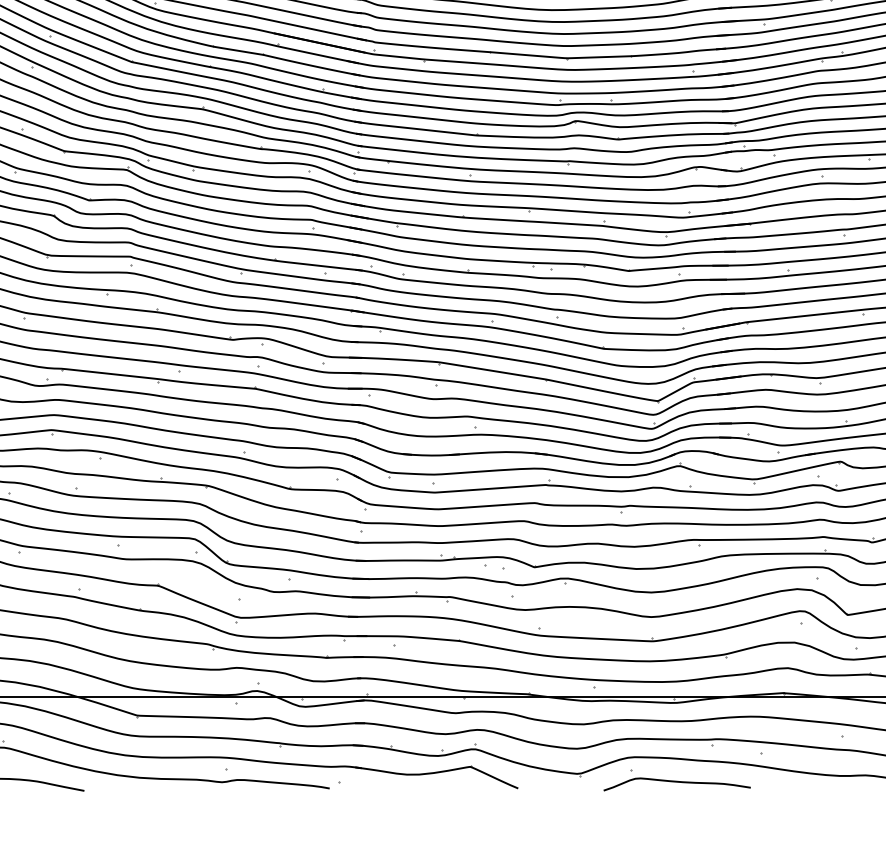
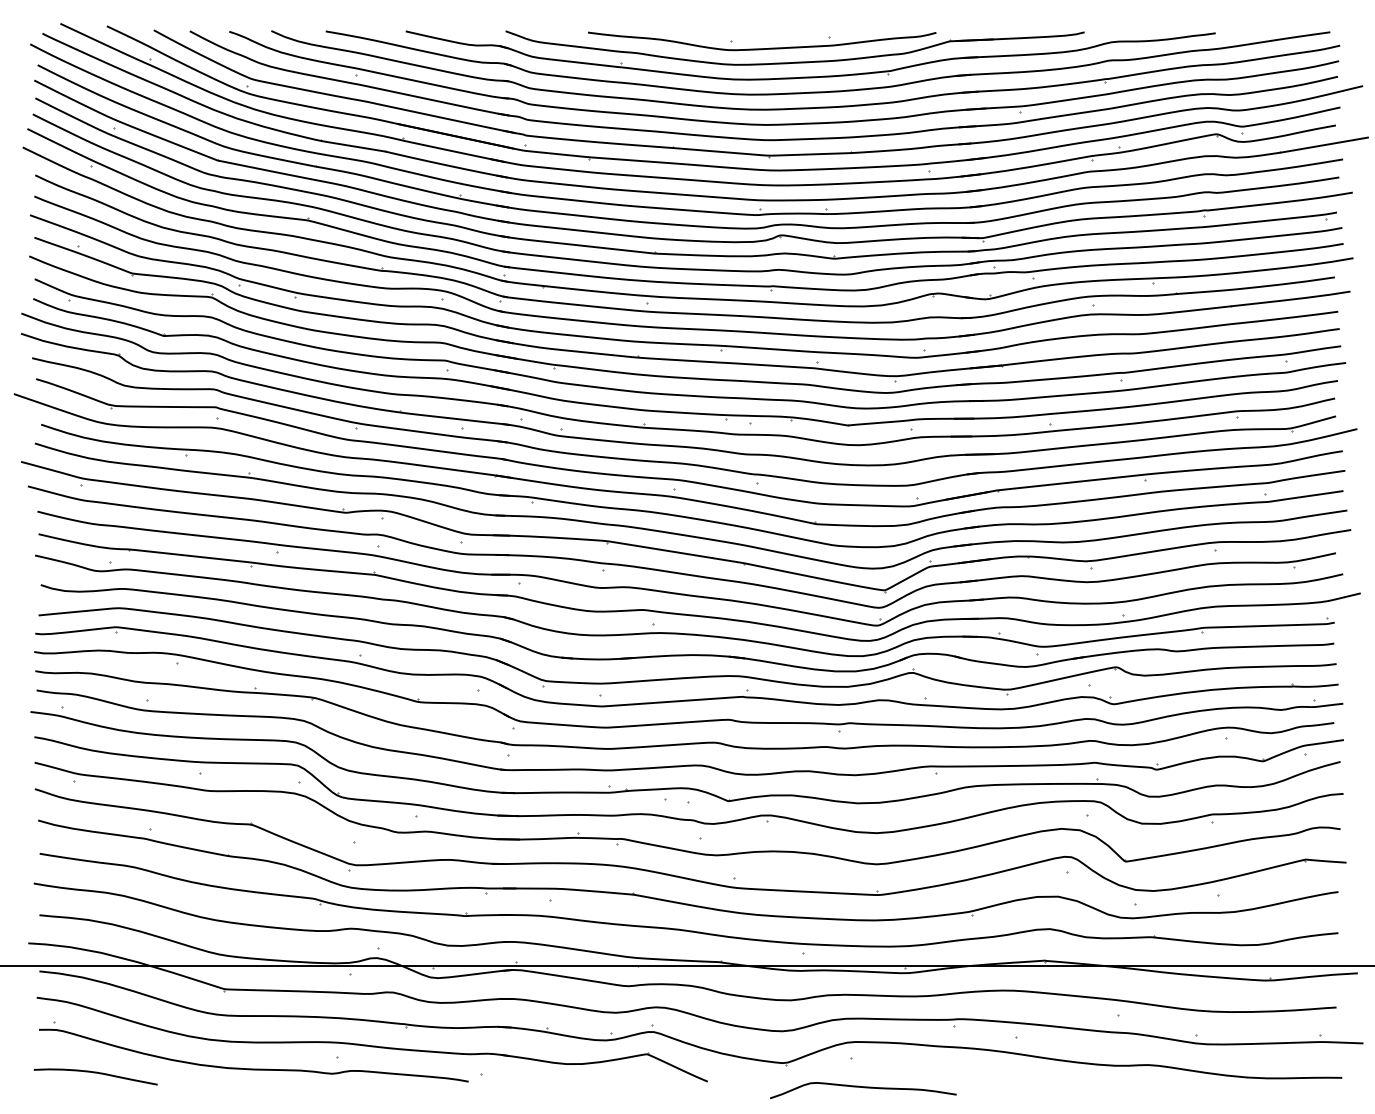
curve: (678, 782) -> (864, 1088), moved

